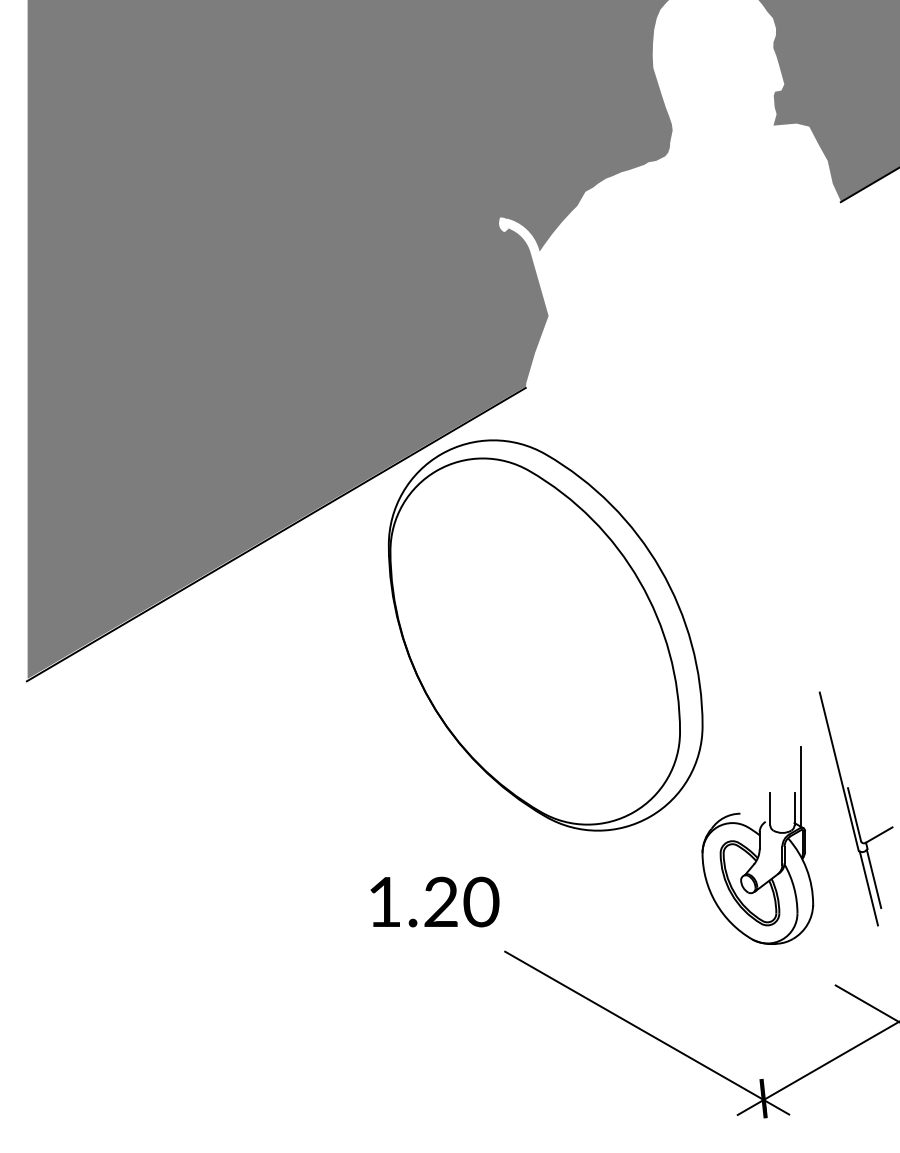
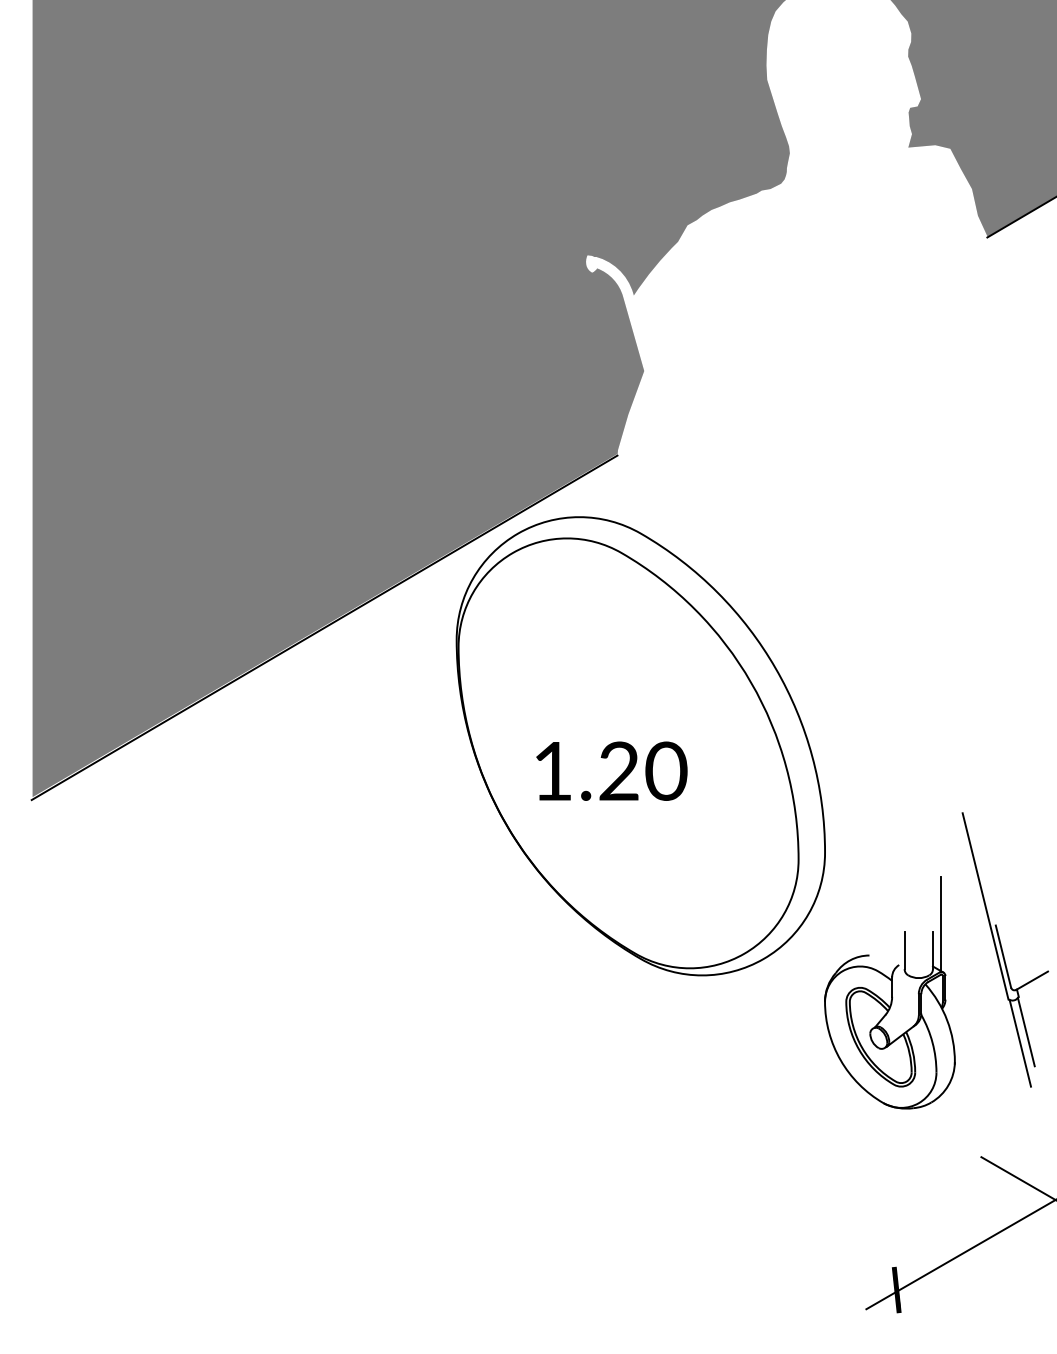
text: (434, 901) -> (611, 770), moved
line: (646, 1032) -> (759, 1212), removed

